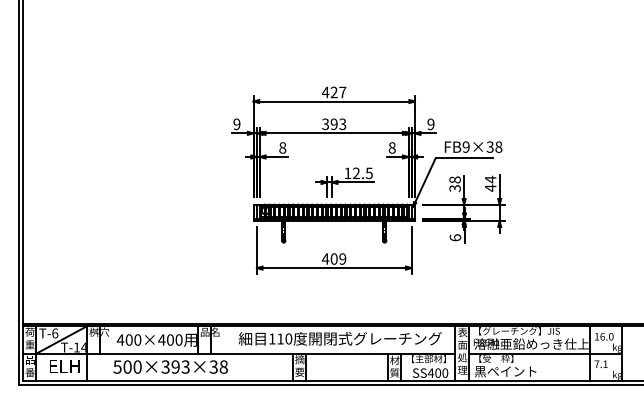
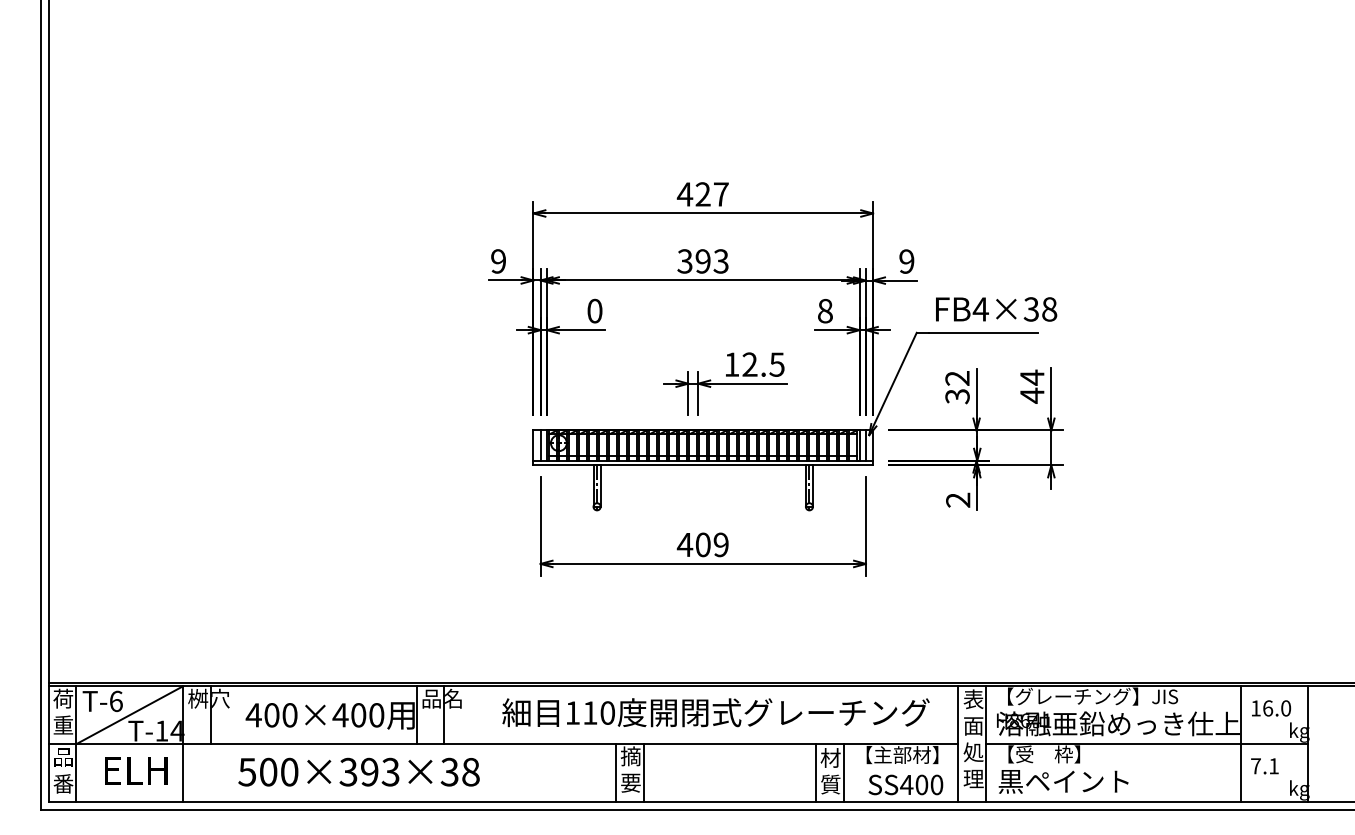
text: (465, 146) -> (979, 308), FB9×38 -> FB4×38
text: (282, 147) -> (594, 310), 8 -> 0
text: (454, 179) -> (956, 377), 38 -> 32
text: (455, 237) -> (958, 499), 6 -> 2

